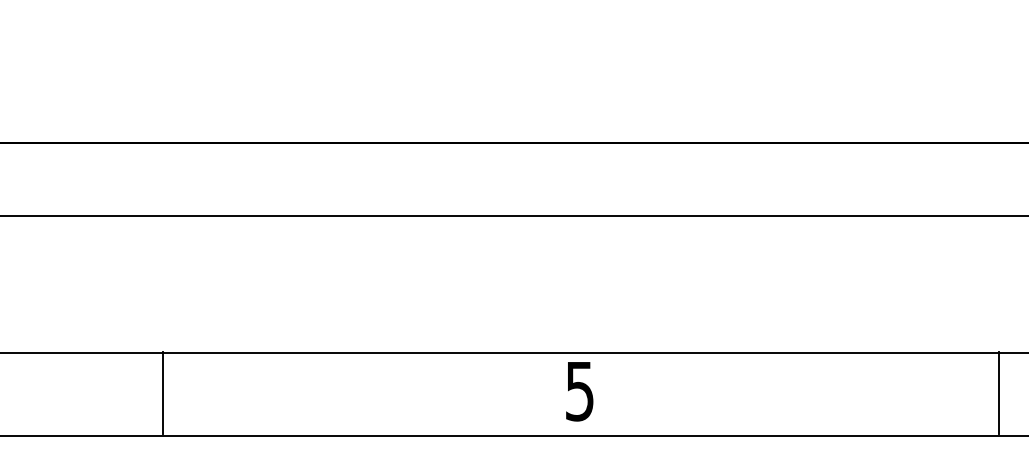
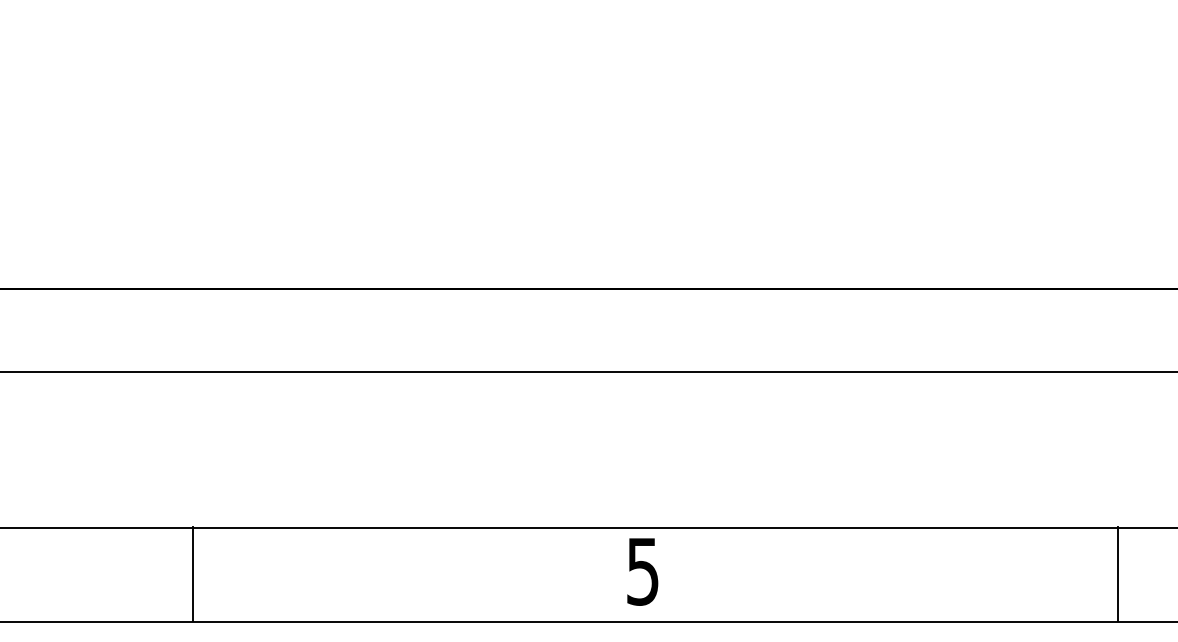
line: (162, 393) -> (192, 573), moved

